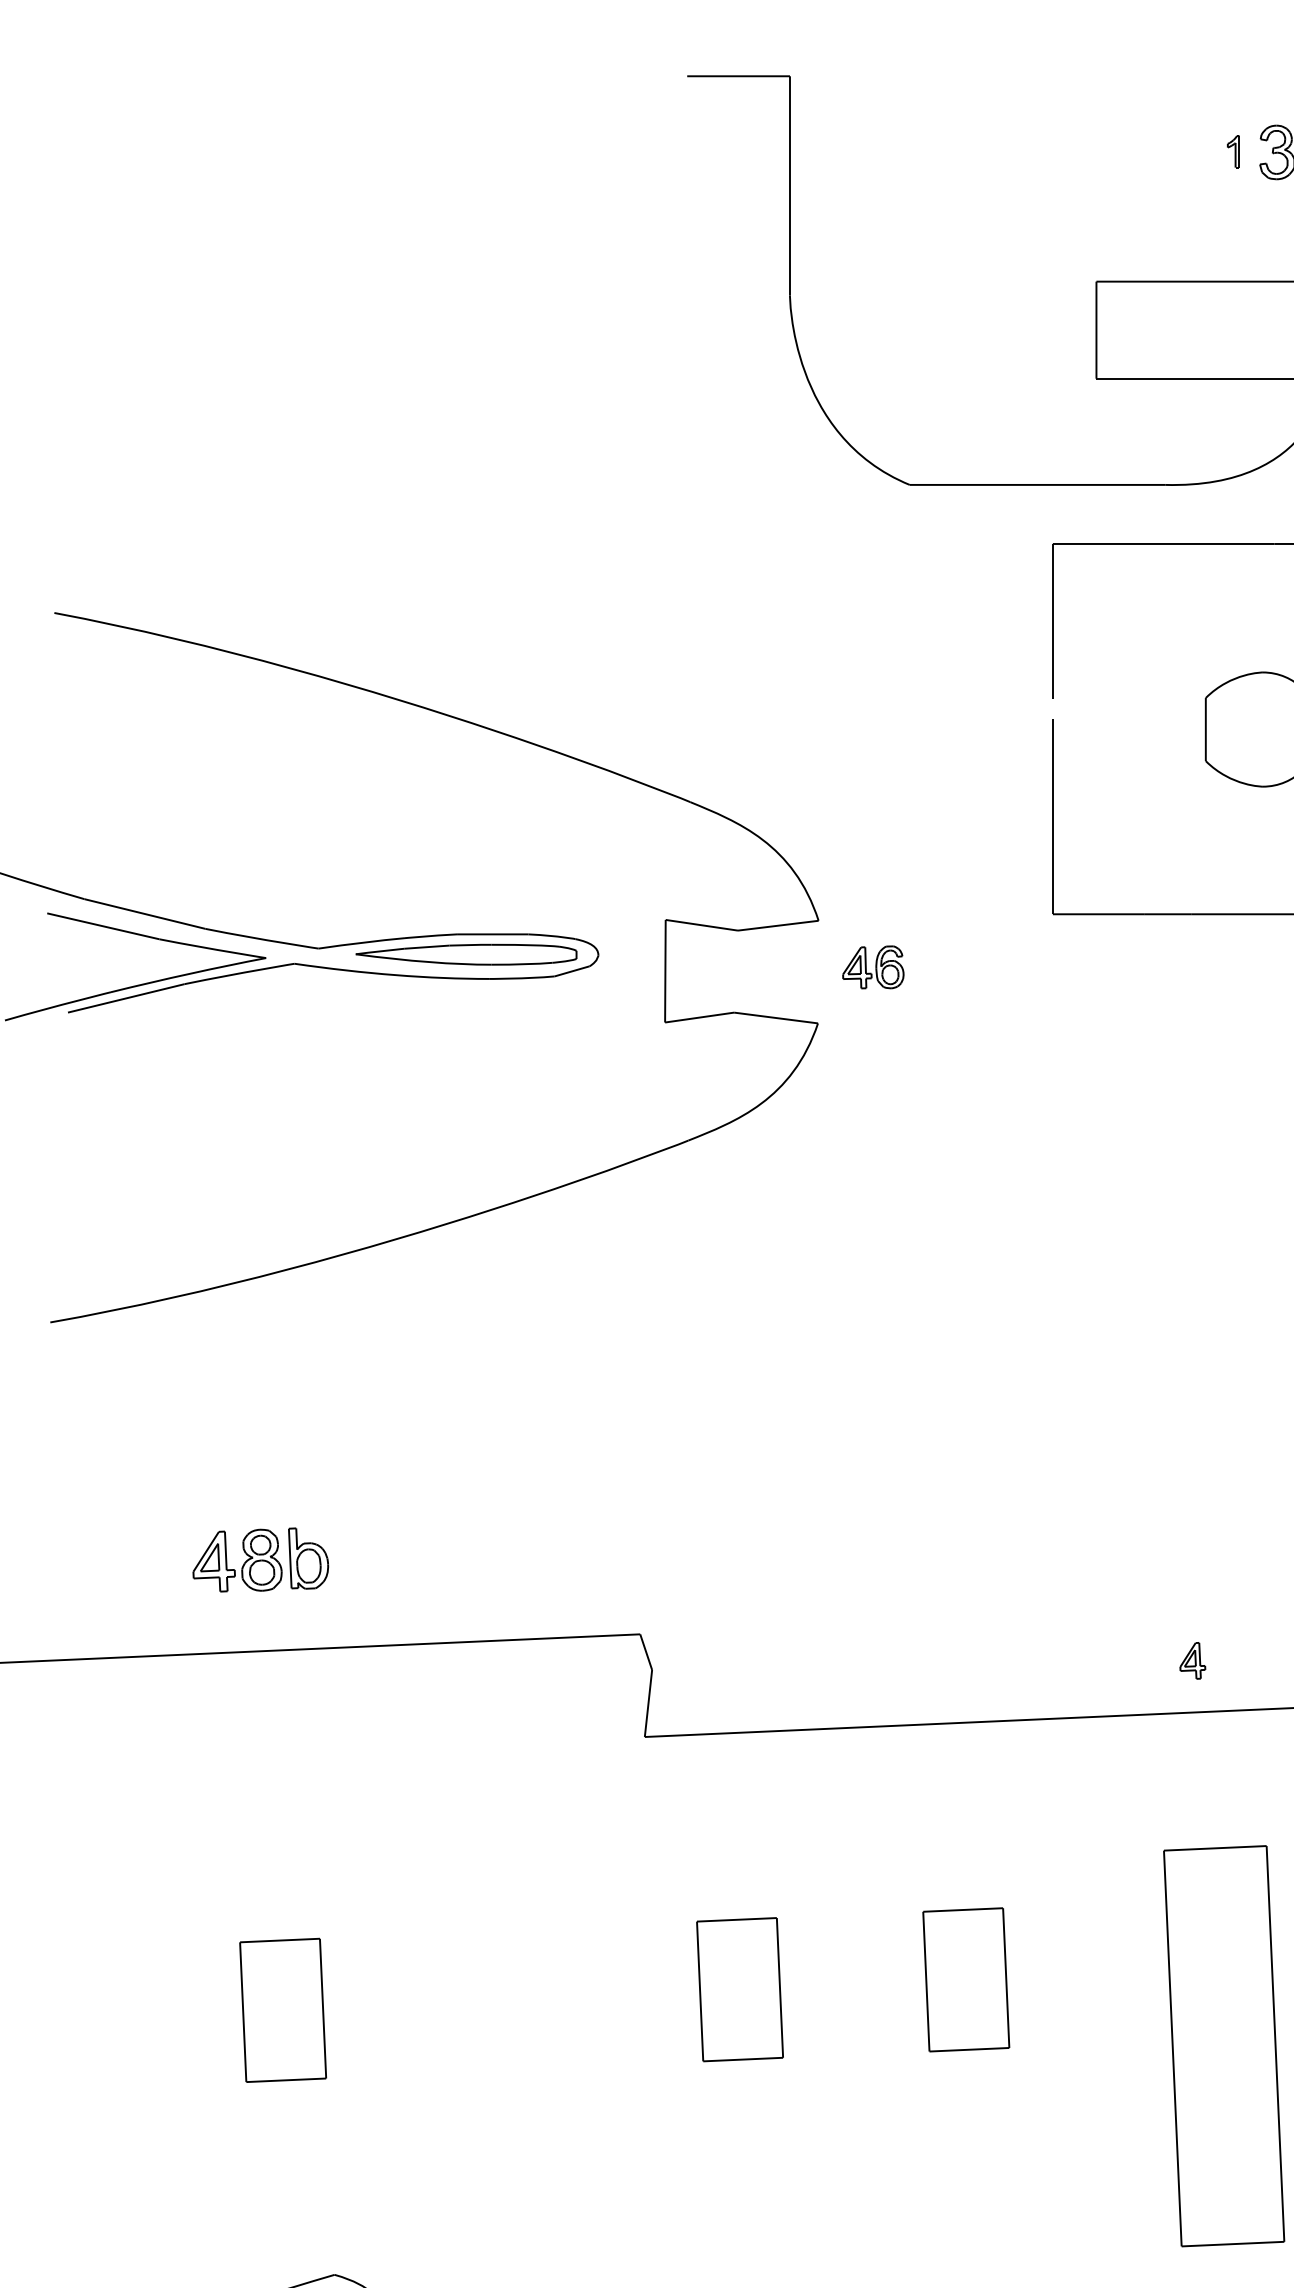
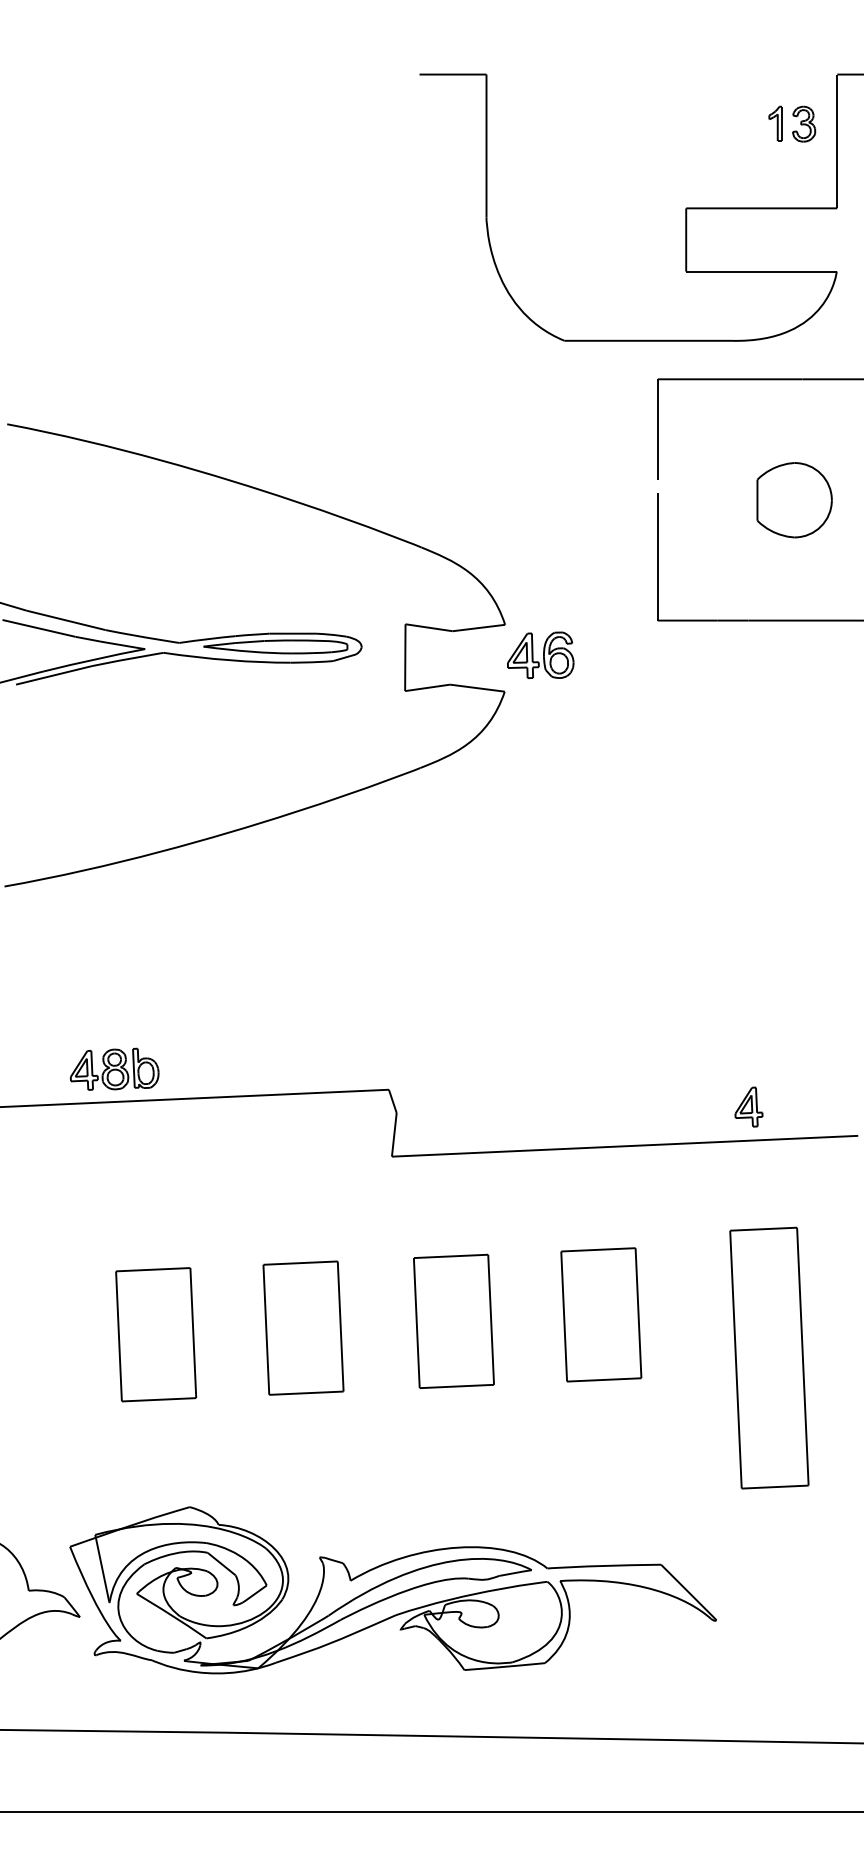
part: (1233, 151) -> (775, 123), size x1.67
part: (872, 966) -> (540, 654), size x1.67
part: (260, 1558) -> (114, 1068), moved
part: (1192, 1660) -> (748, 1106), size x1.67
part: (966, 1979) -> (601, 1314), size x1.43
part: (739, 1988) -> (453, 1320), size x1.43
part: (509, 1999) -> (303, 1327), added
part: (283, 2009) -> (156, 1334), size x1.43

